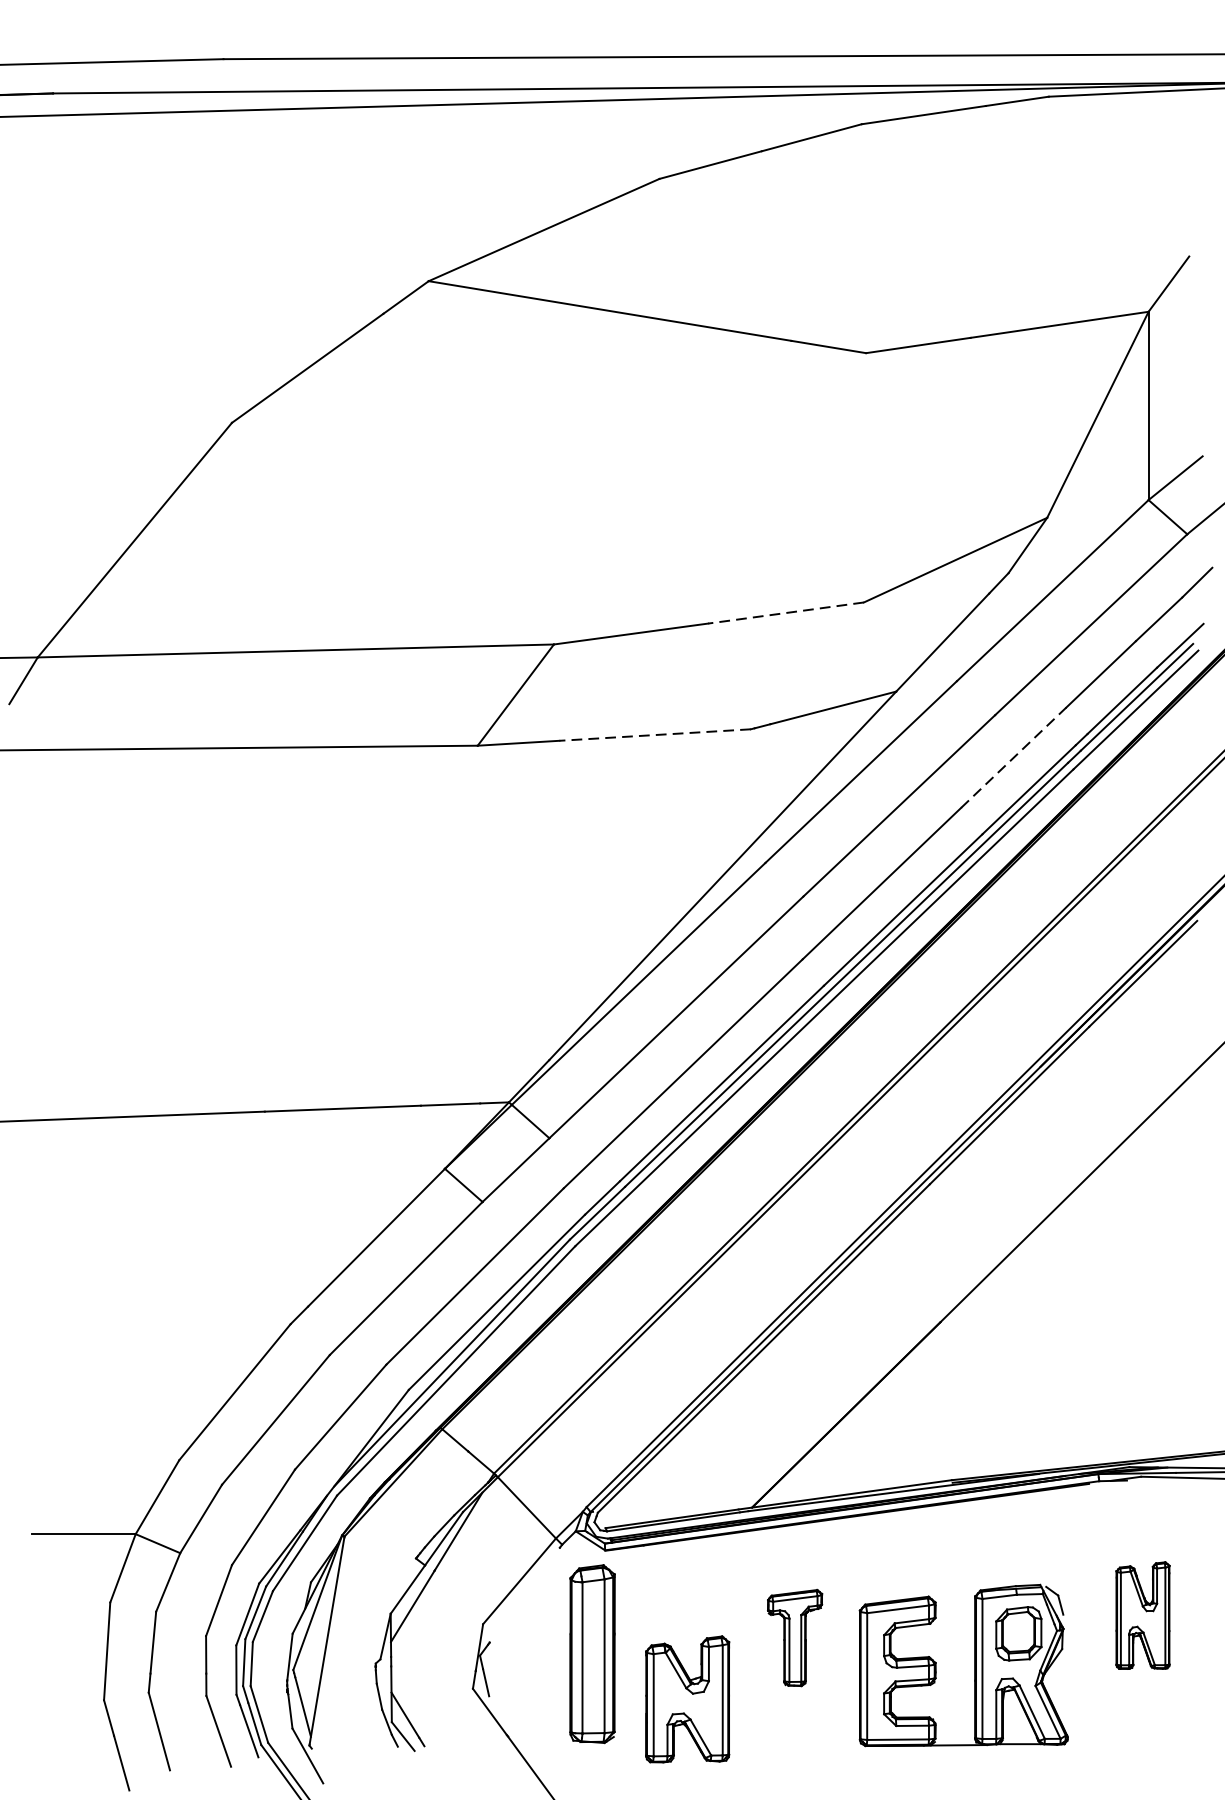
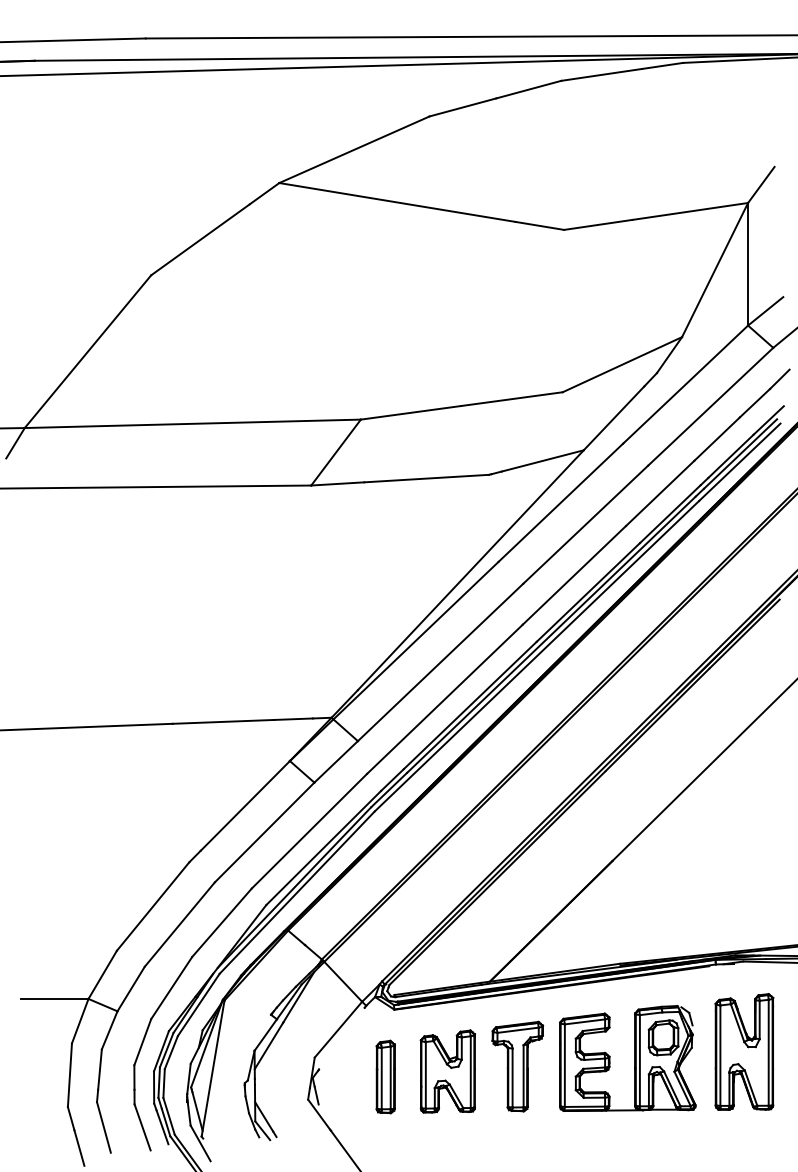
line: (785, 613) -> (511, 399), dashed -> solid
line: (654, 734) -> (426, 478), dashed -> solid
line: (1014, 757) -> (660, 493), dashed -> solid
part: (1143, 1614) -> (744, 1051), size x1.67
part: (794, 1637) -> (517, 1066), size x1.43
part: (591, 1653) -> (385, 1076), size x0.62
part: (974, 1665) -> (634, 1058), moved
part: (686, 1699) -> (447, 1071), moved

